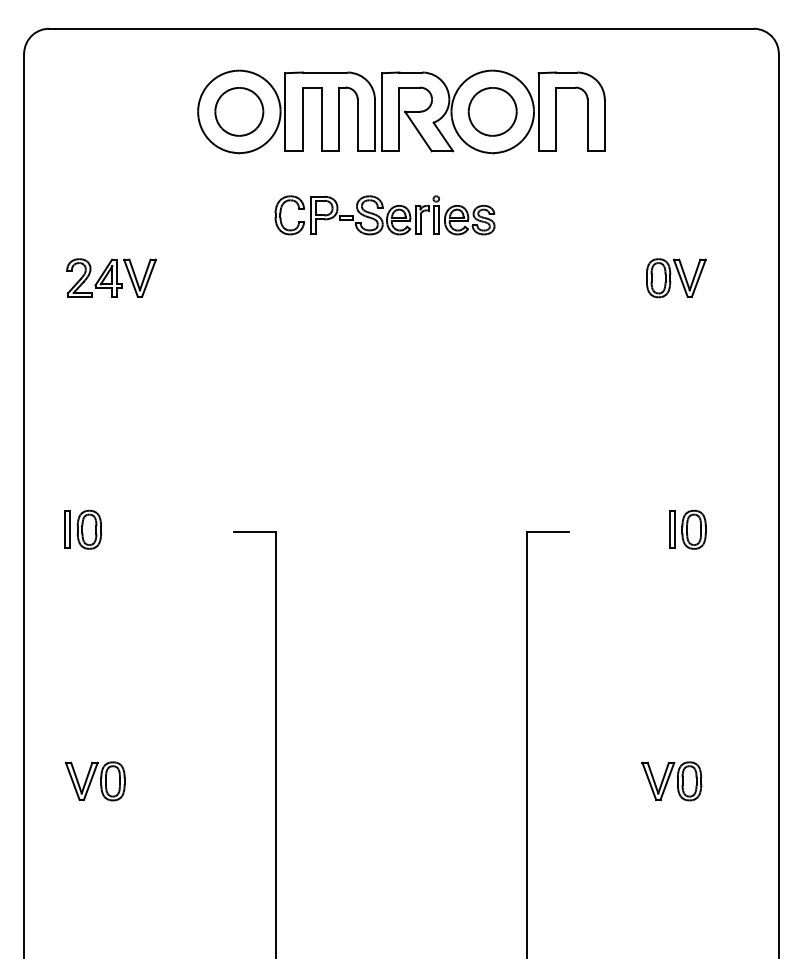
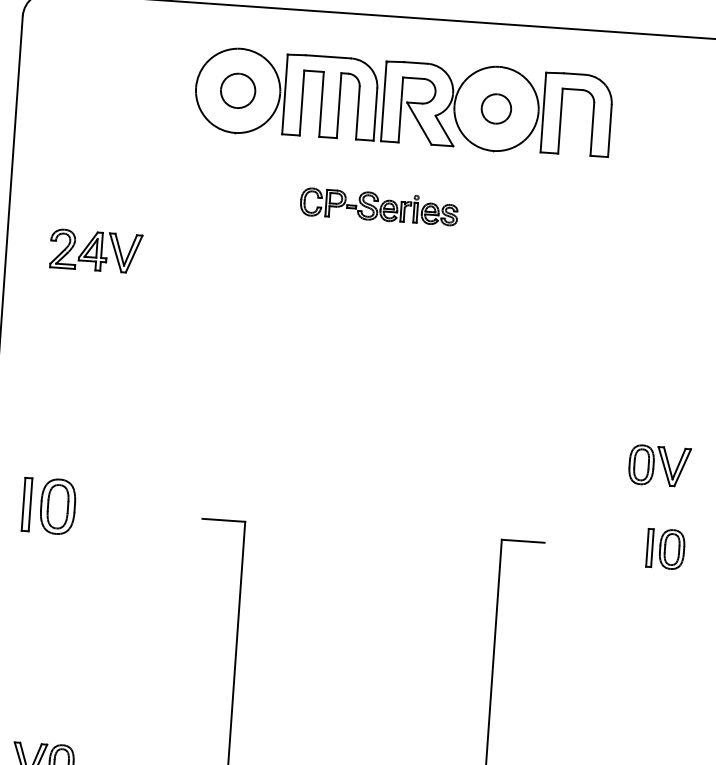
part: (239, 111) -> (238, 90), size x0.7
part: (492, 111) -> (496, 108), size x0.6
part: (384, 215) -> (378, 206), size x0.7
part: (676, 278) -> (659, 466), moved
part: (82, 529) -> (48, 505), size x1.4

